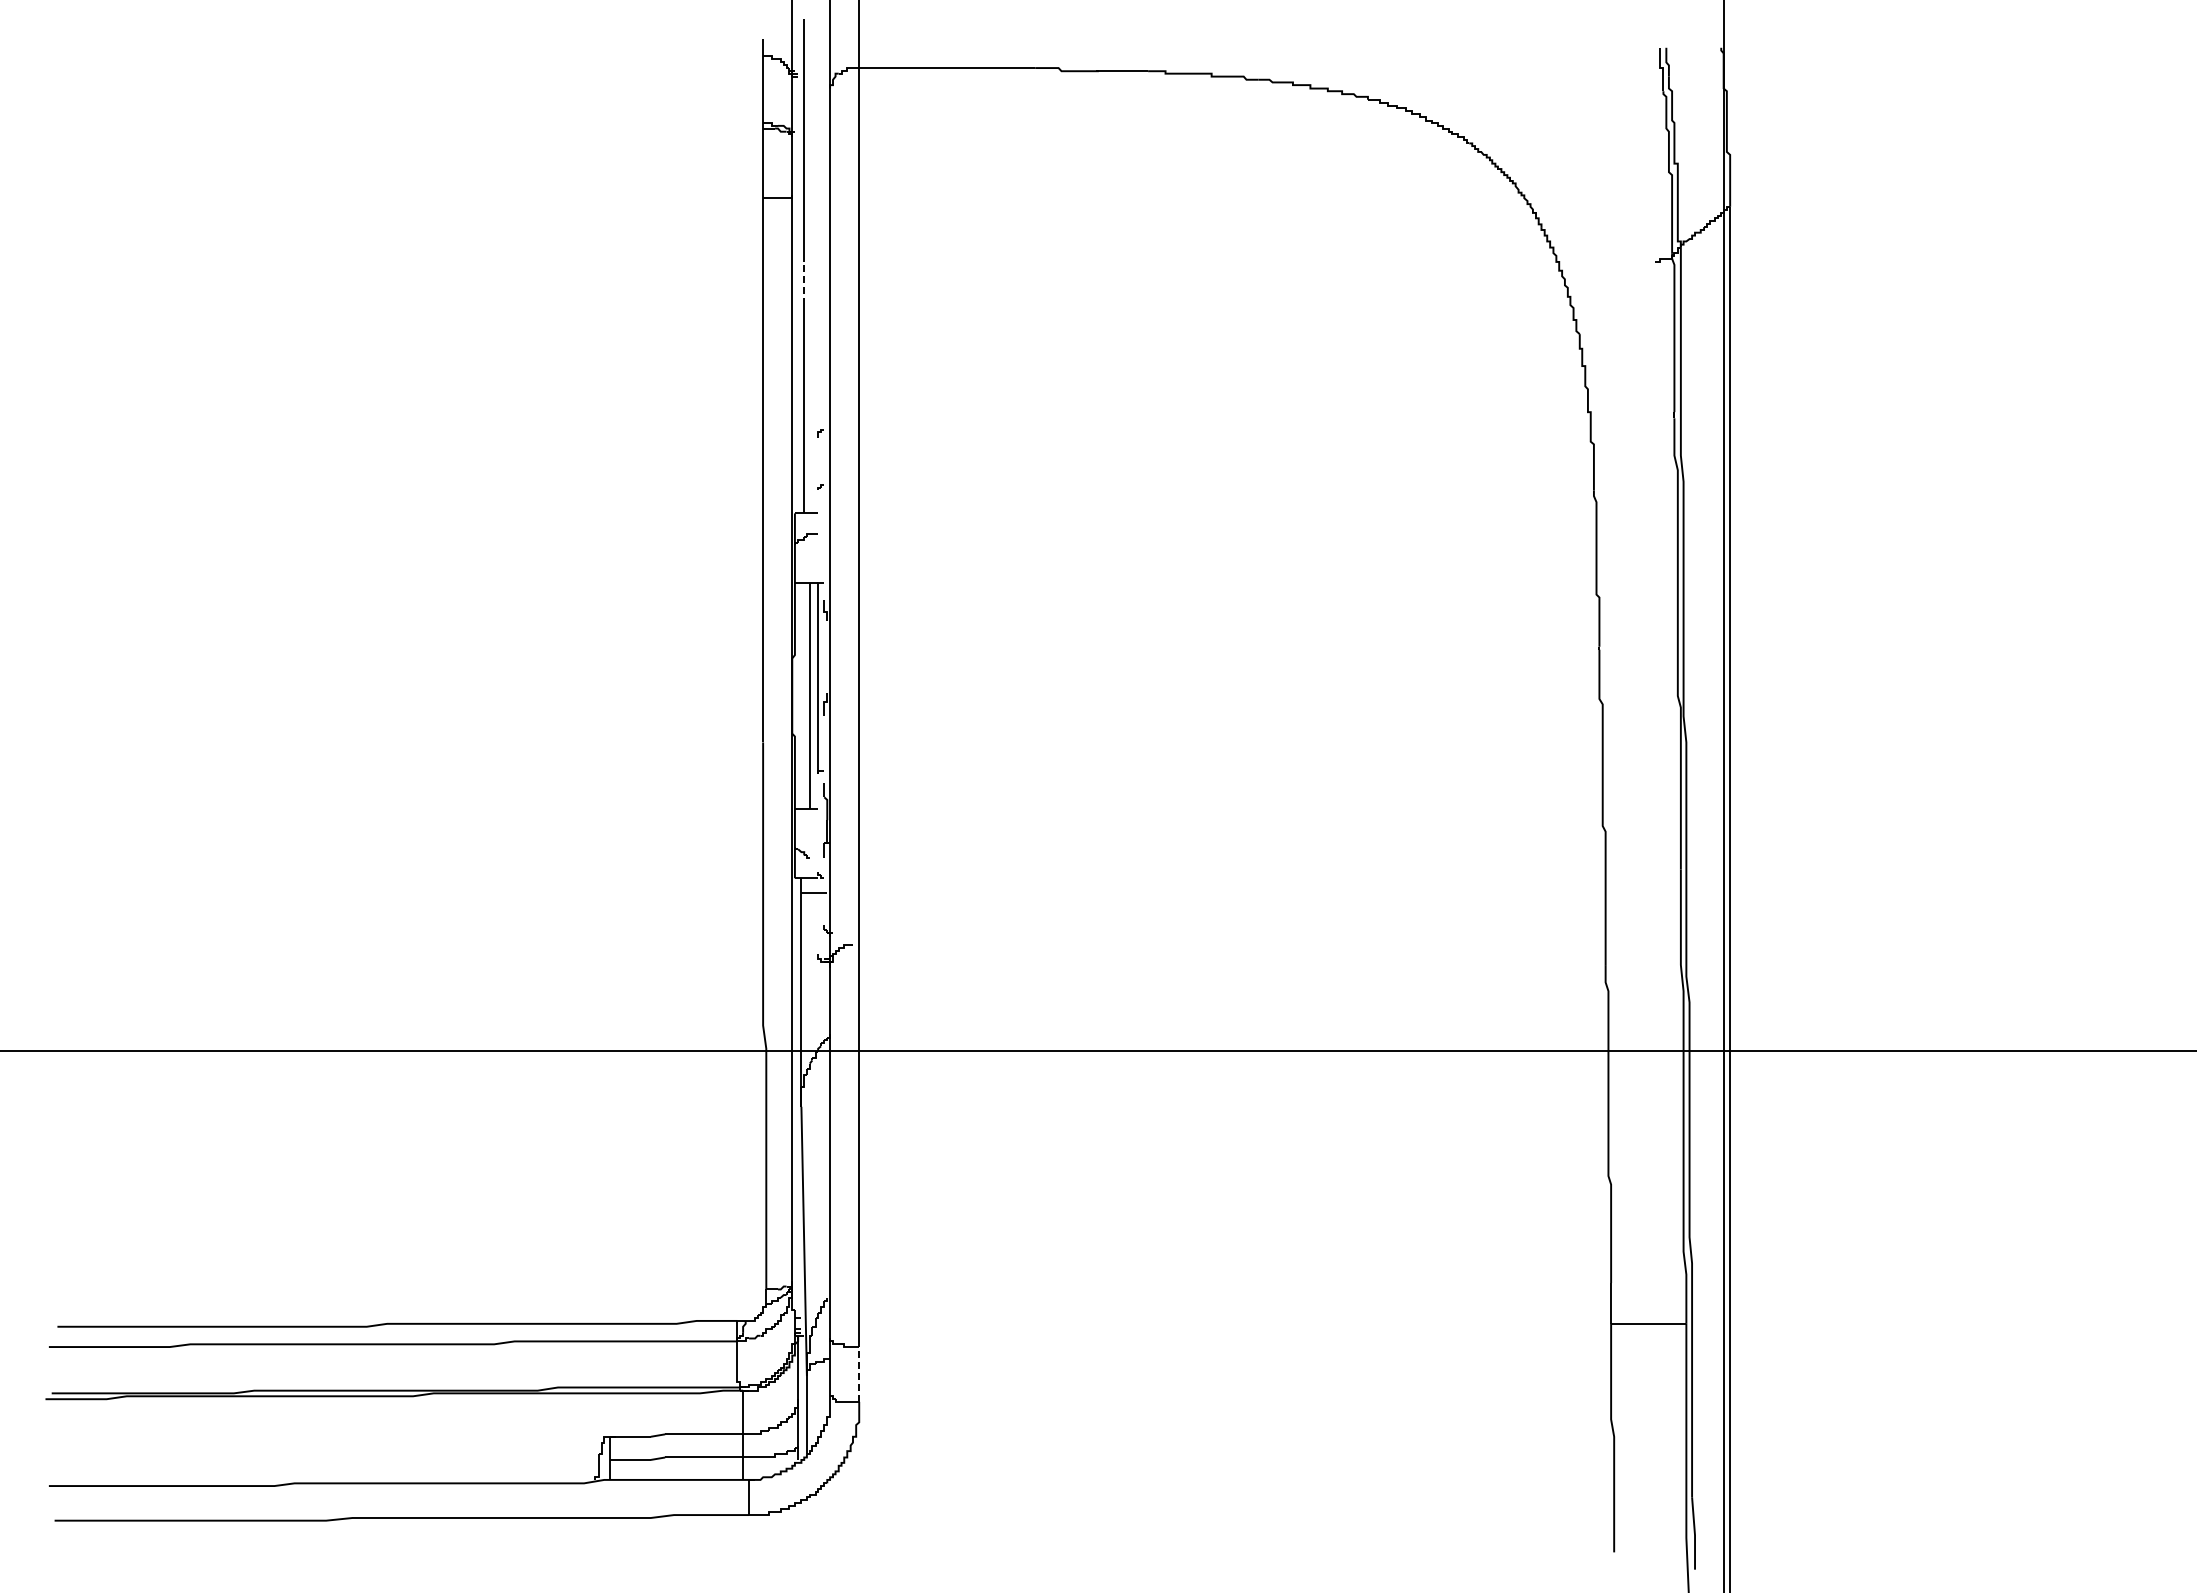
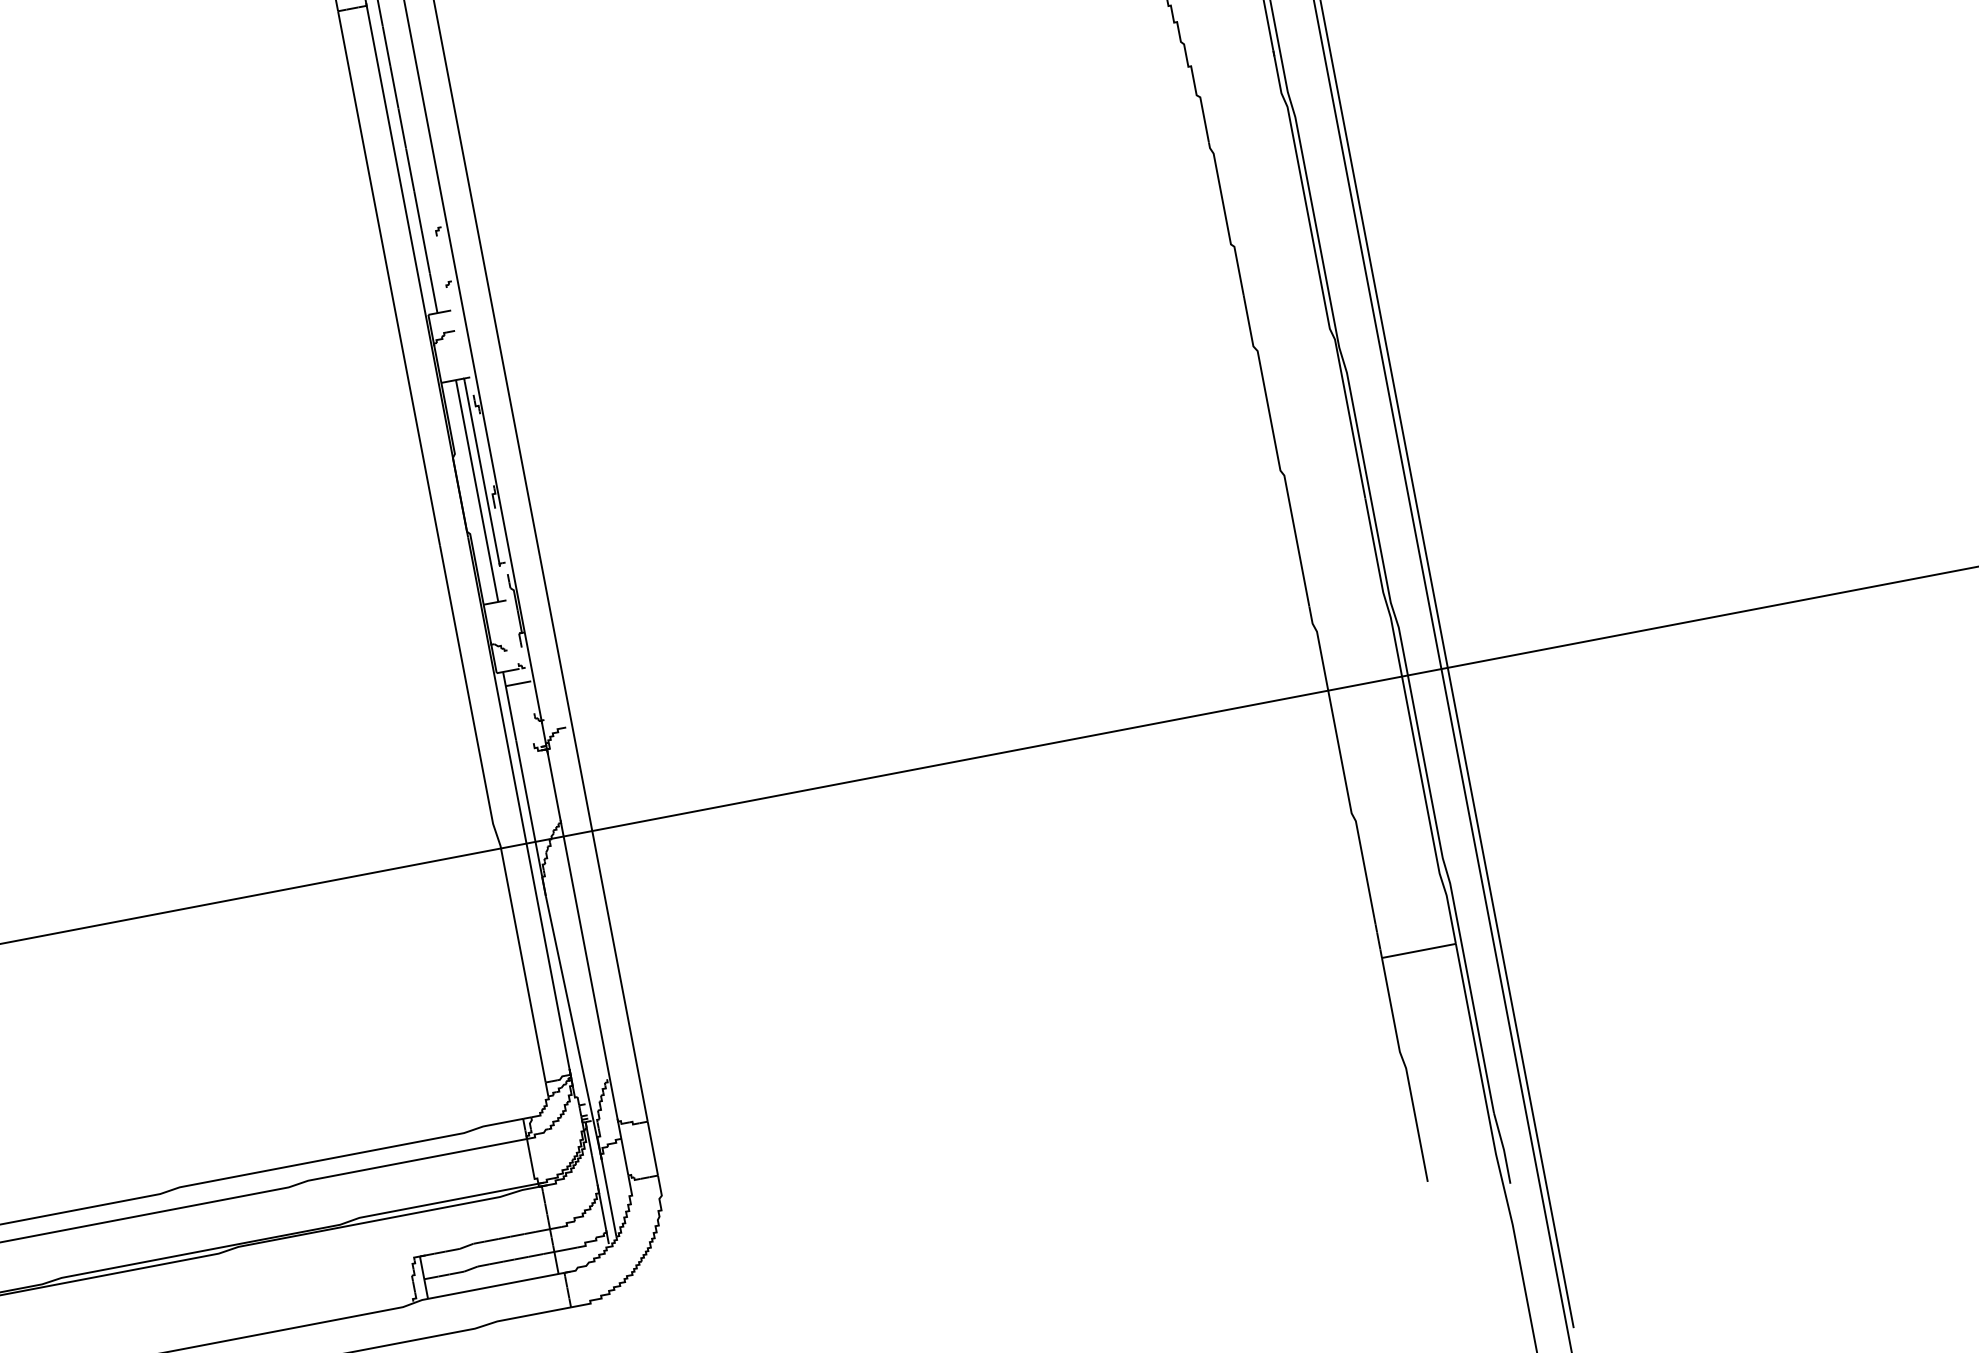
line: (804, 283) -> (394, 87), dashed -> solid
line: (859, 1373) -> (652, 1147), dashed -> solid

